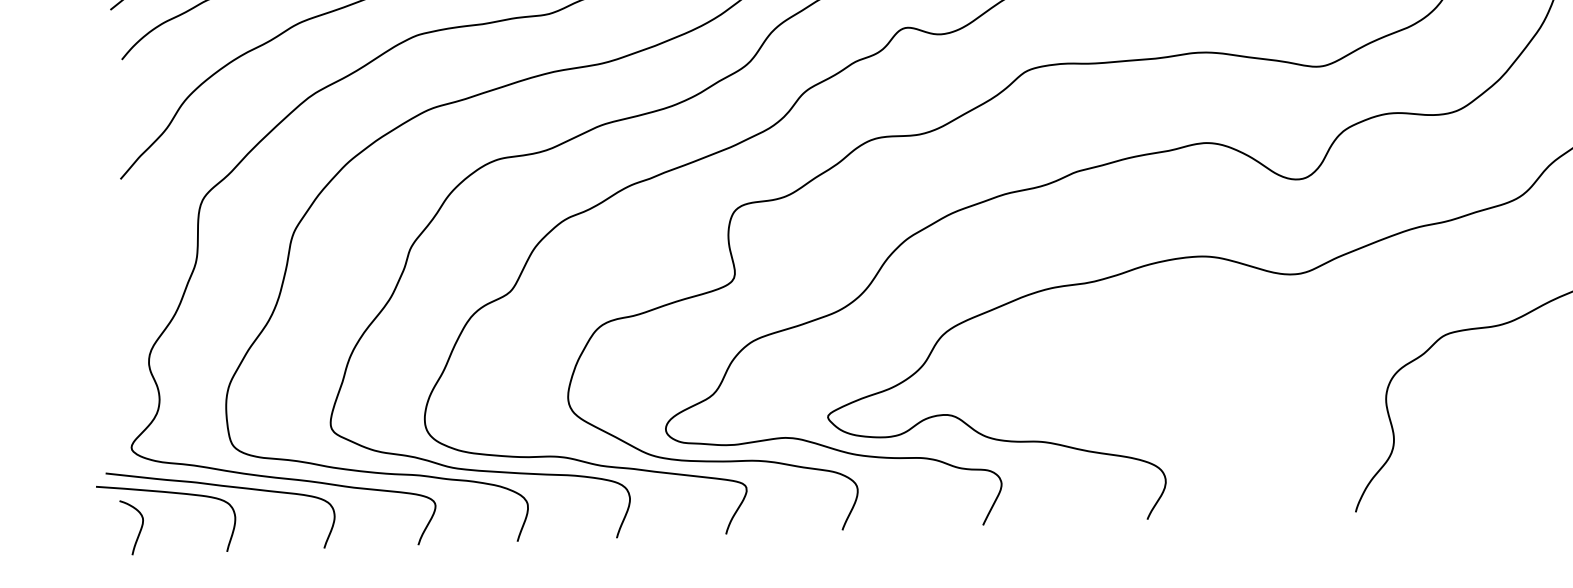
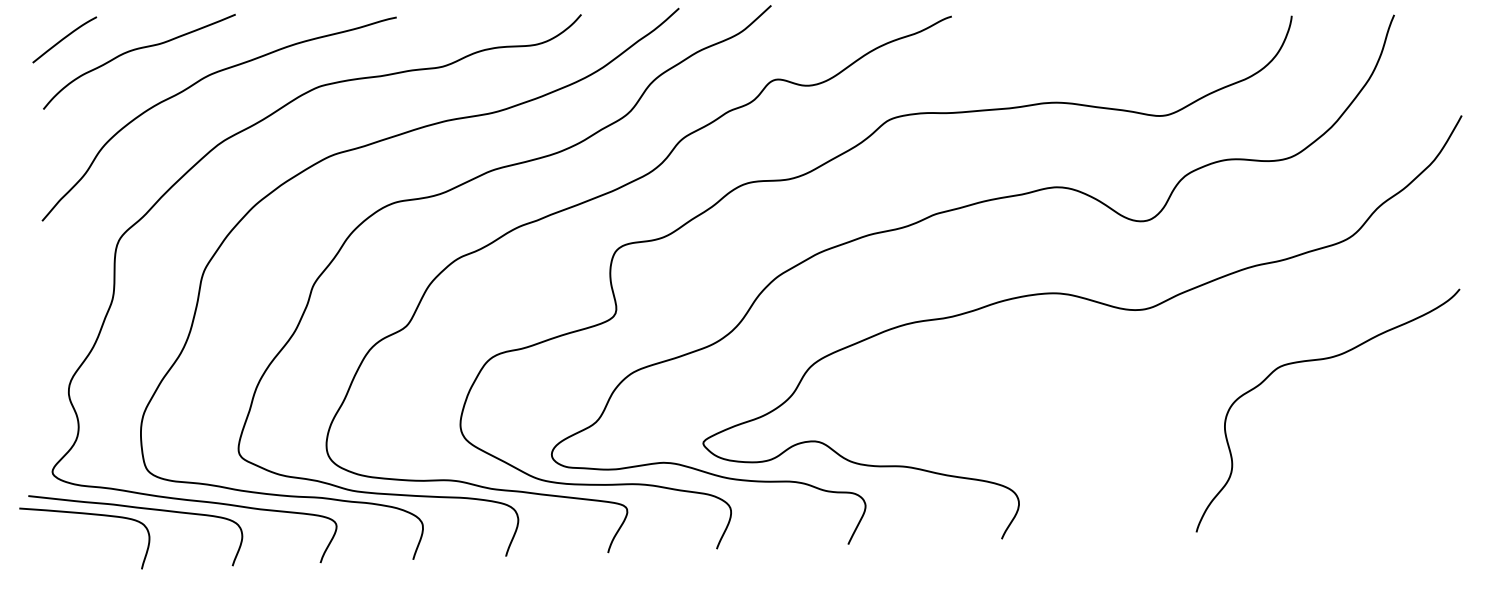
curve: (140, 528) -> (60, 547), removed

